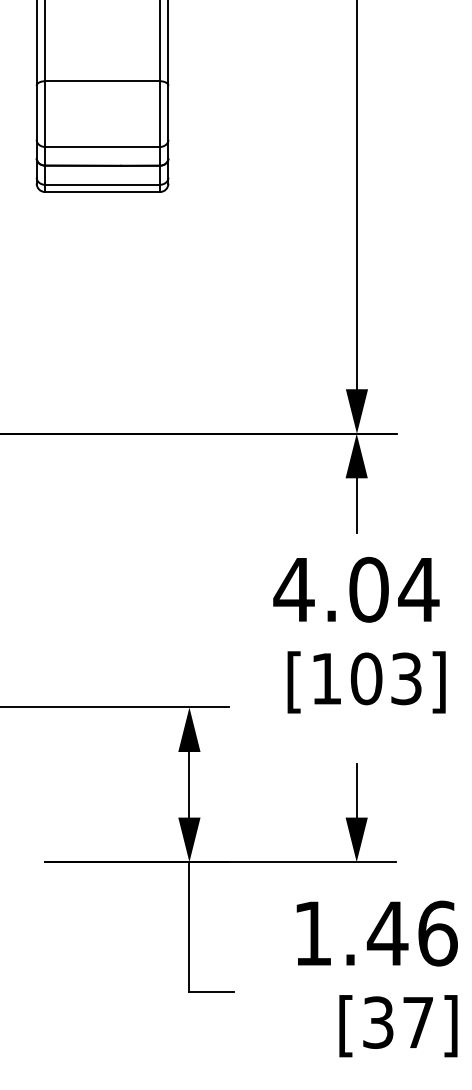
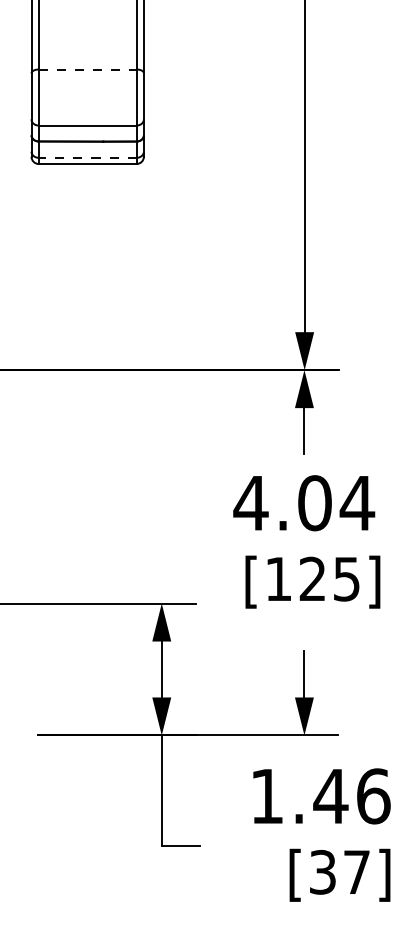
line: (103, 81) -> (88, 69), solid -> dashed
line: (102, 184) -> (87, 157), solid -> dashed
text: (385, 678) -> (328, 578), [103] -> [125]

